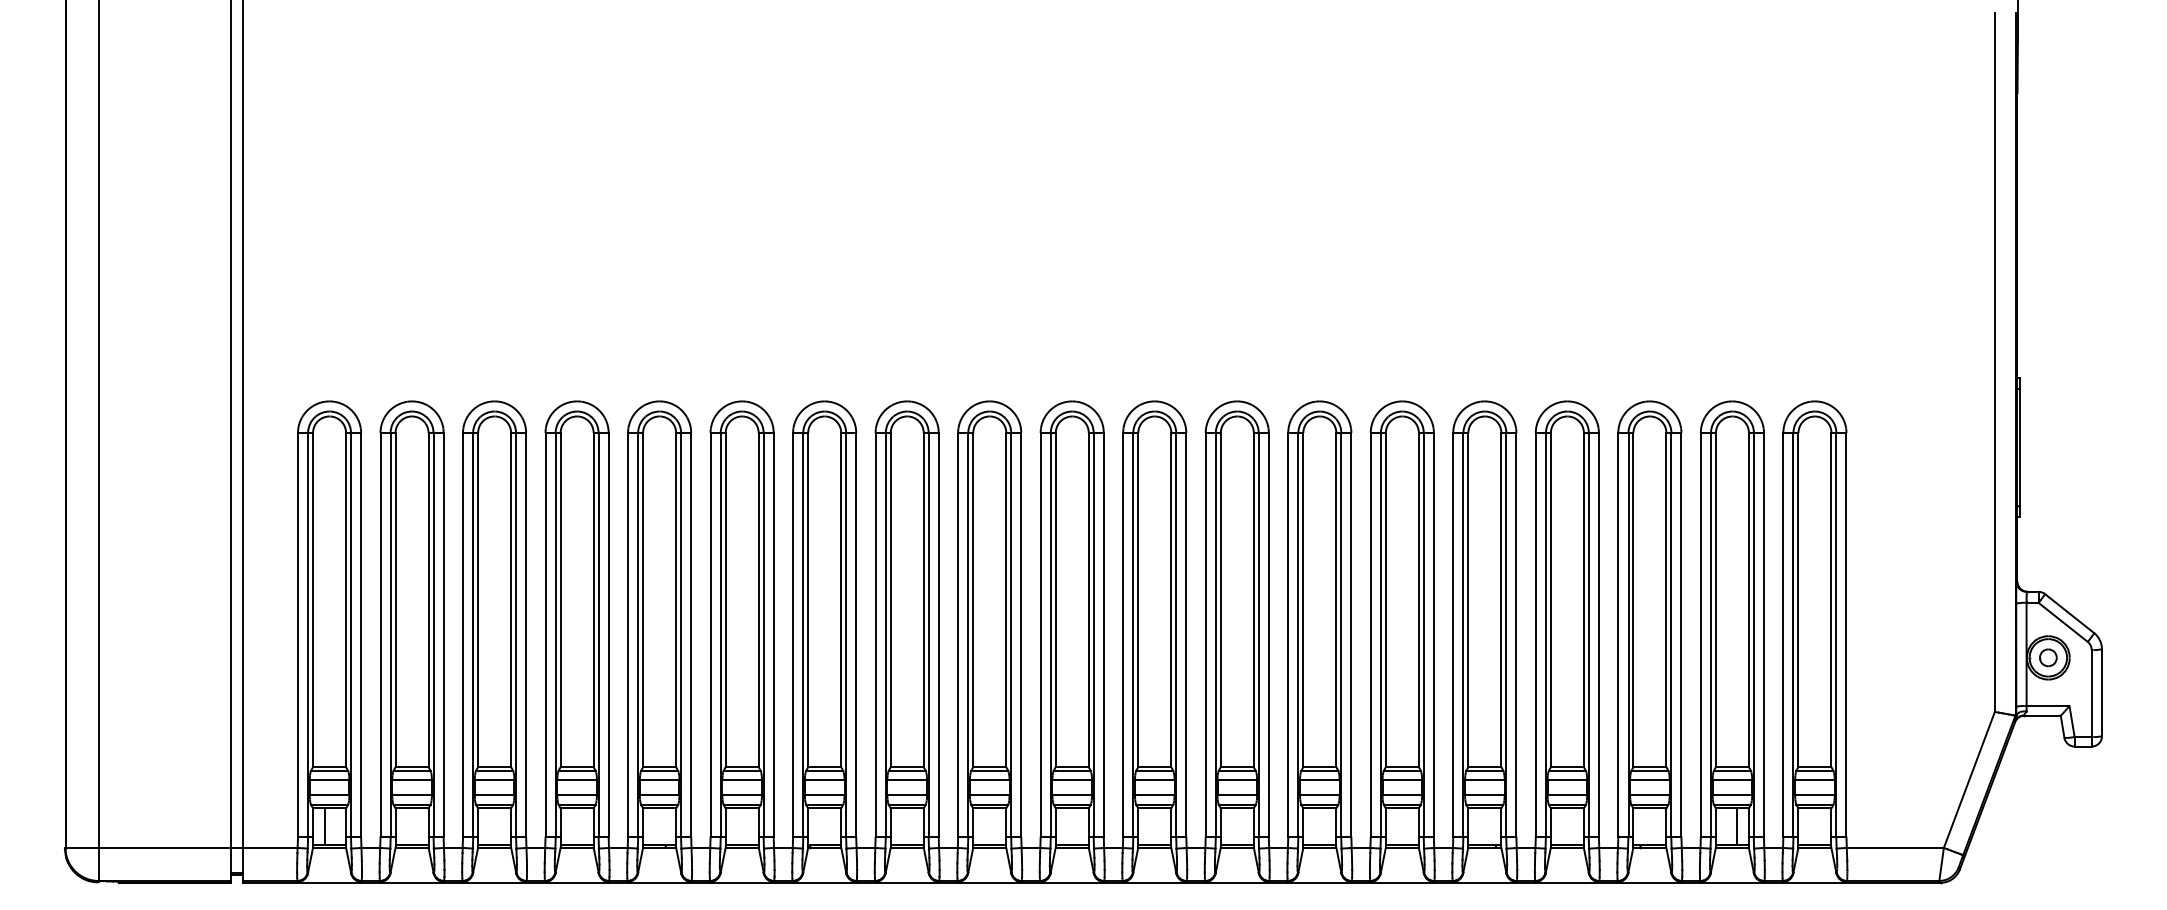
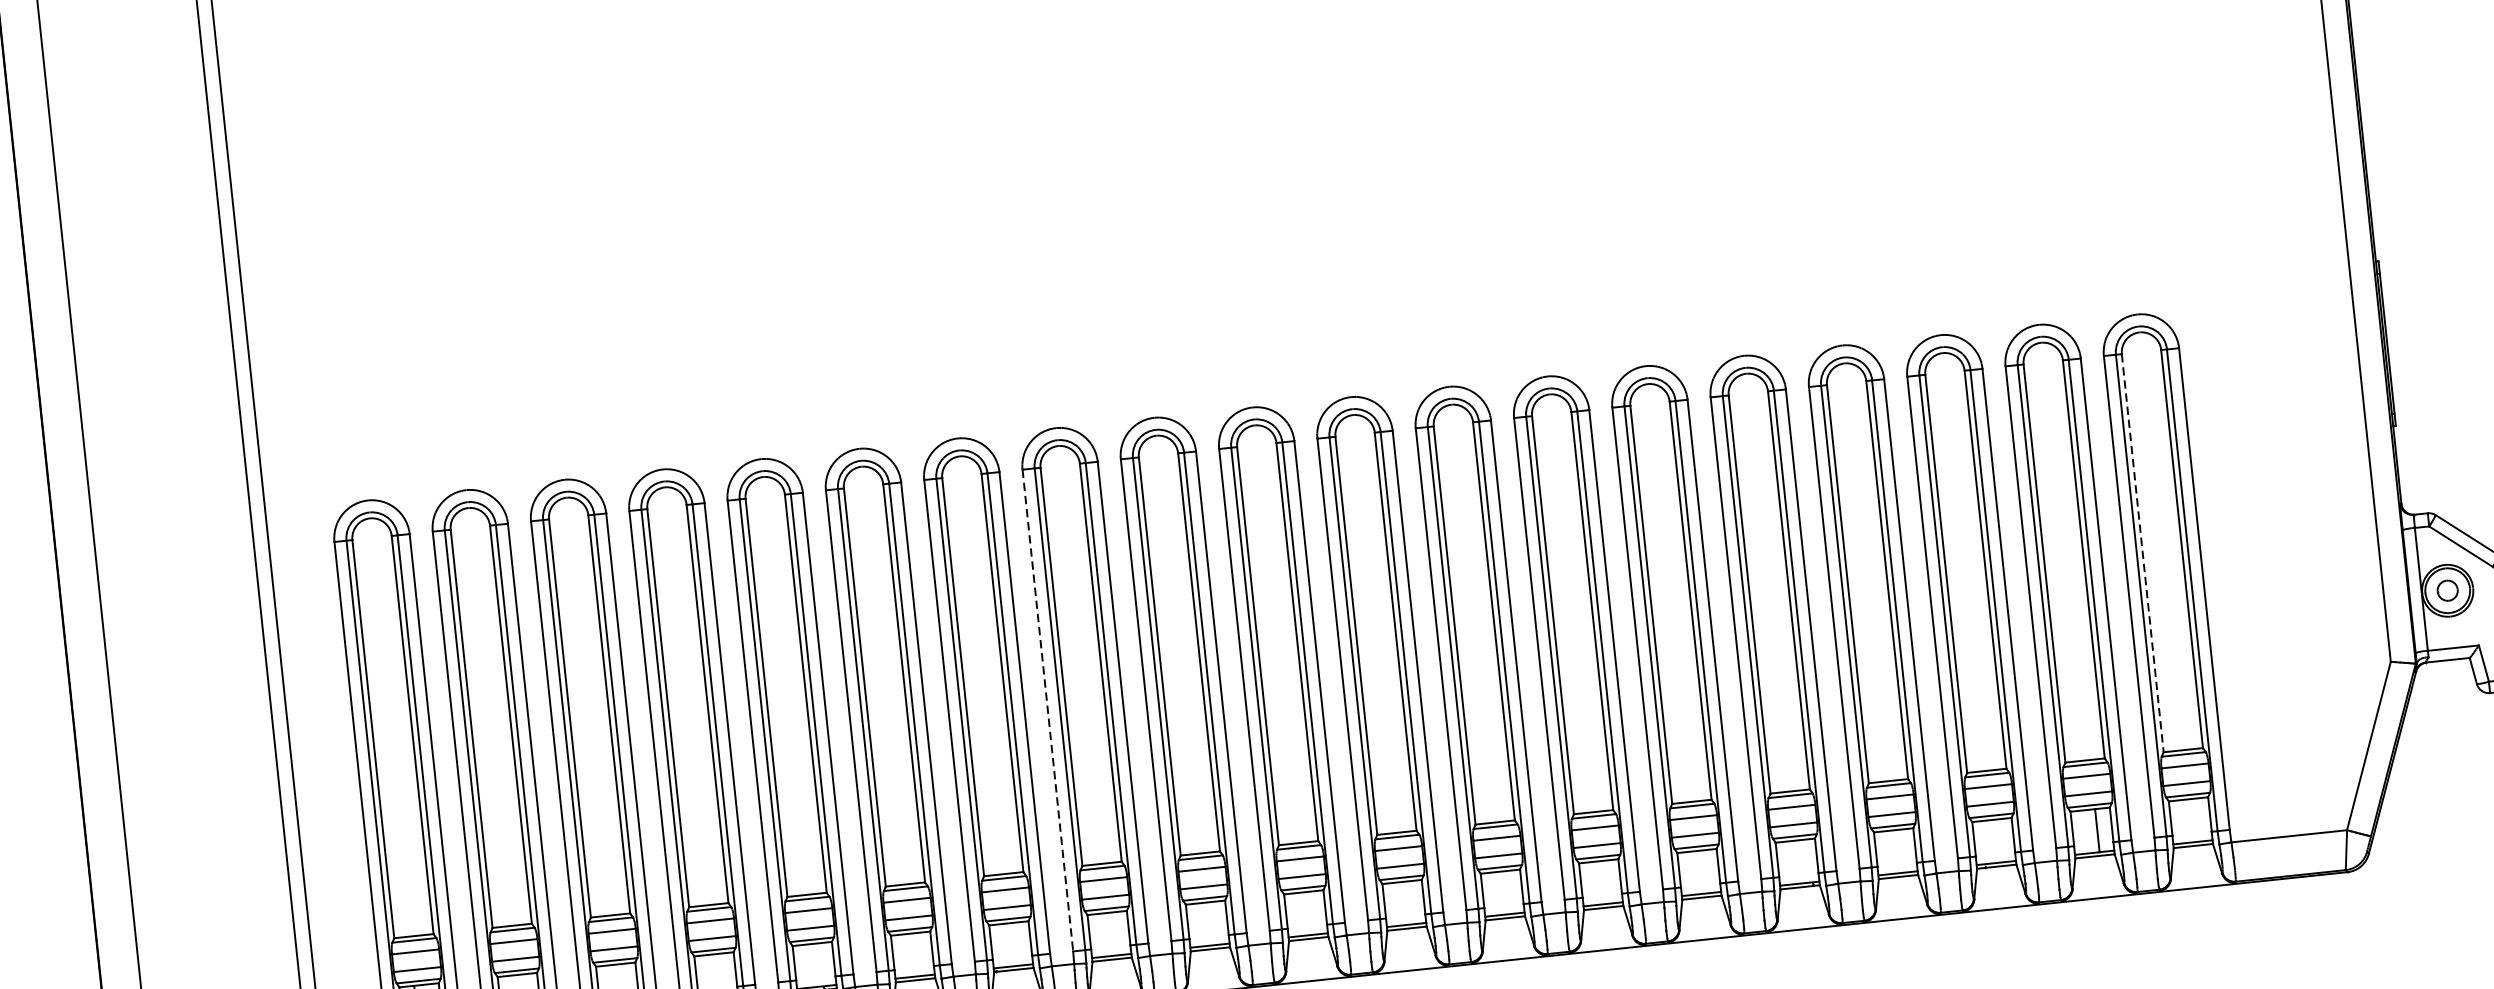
line: (1798, 600) -> (2142, 553), solid -> dashed
line: (875, 635) -> (1047, 710), solid -> dashed

